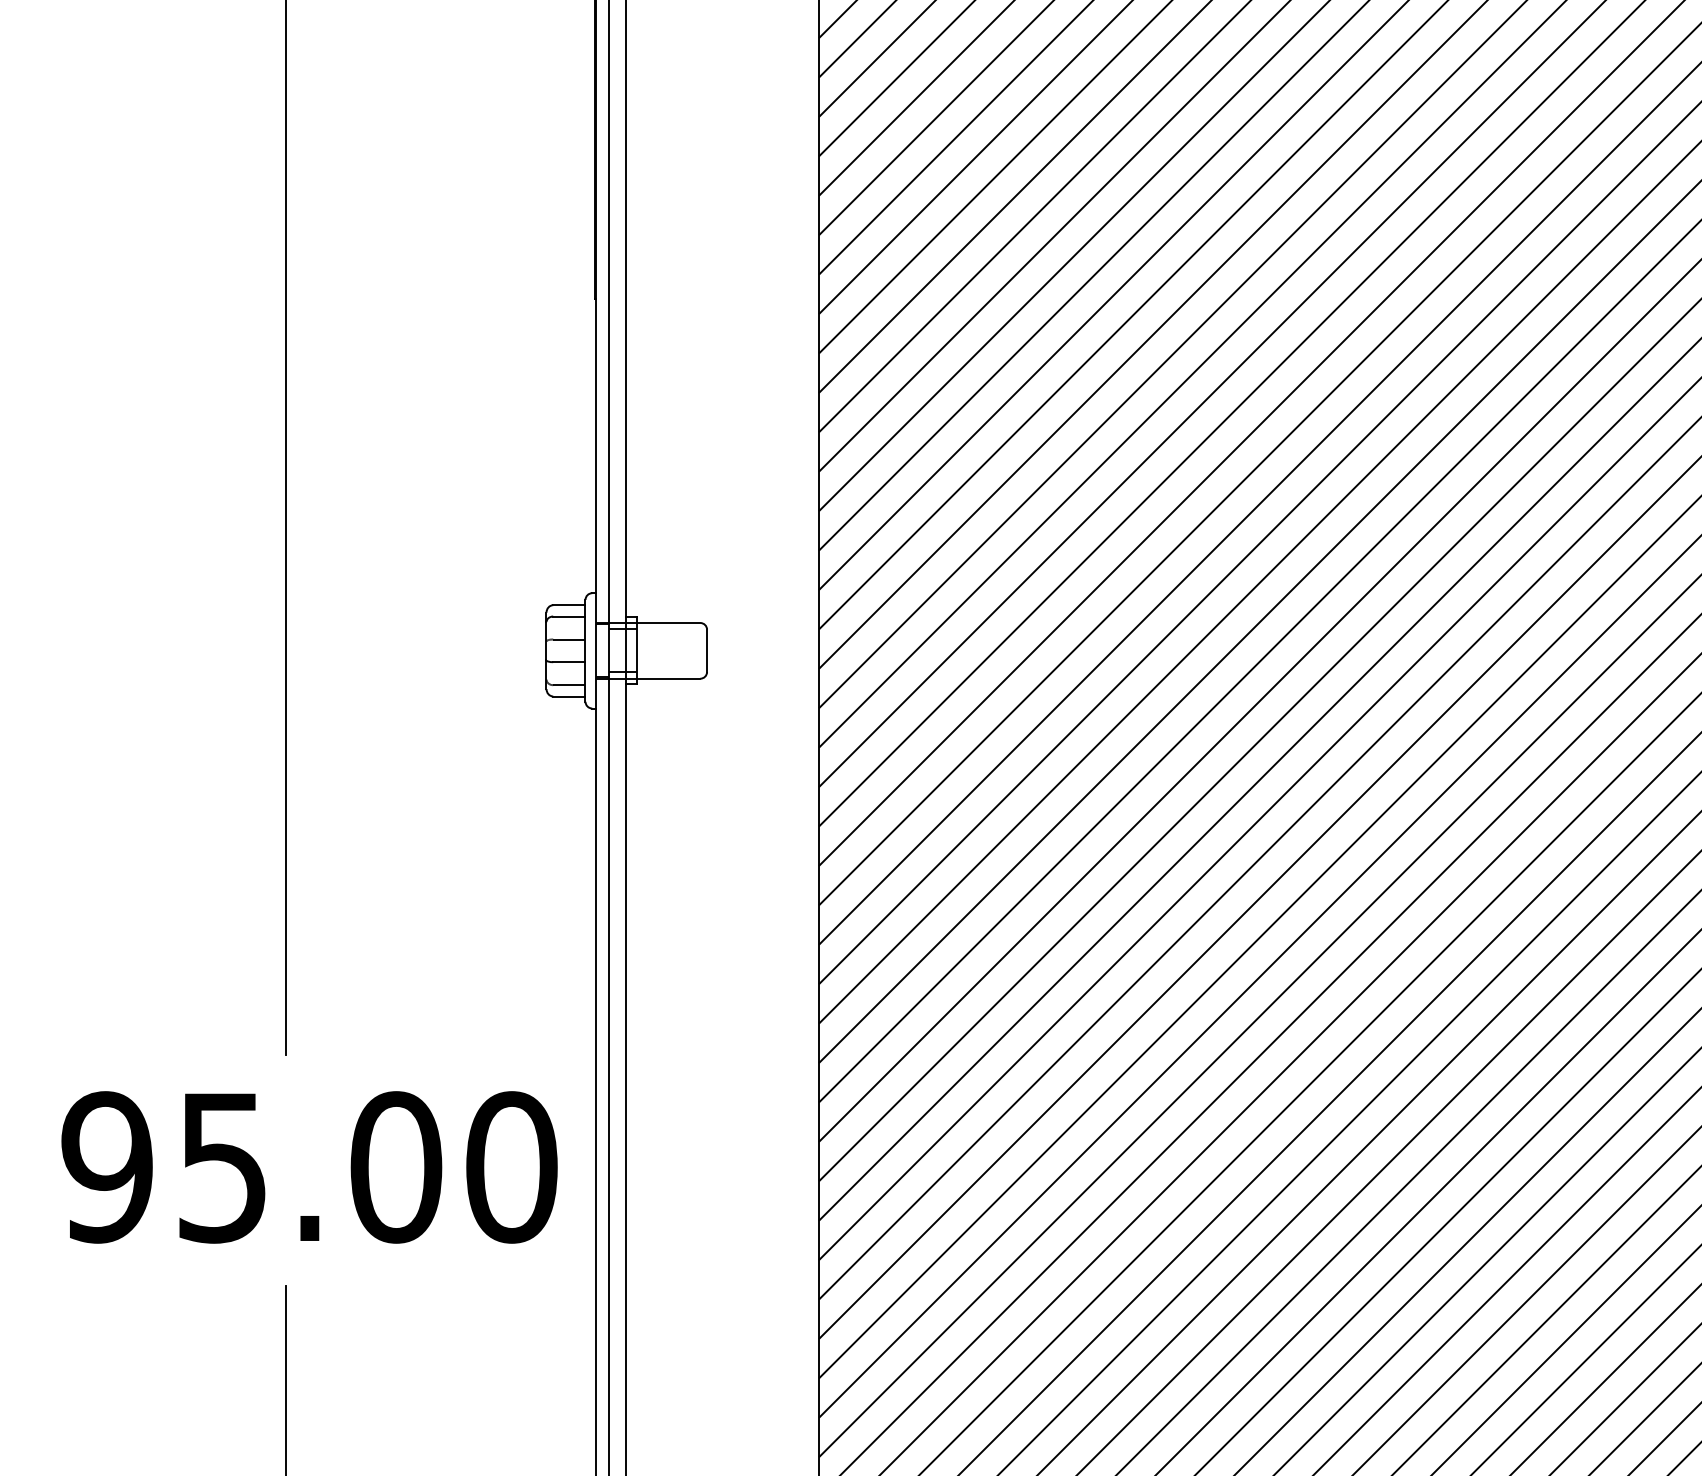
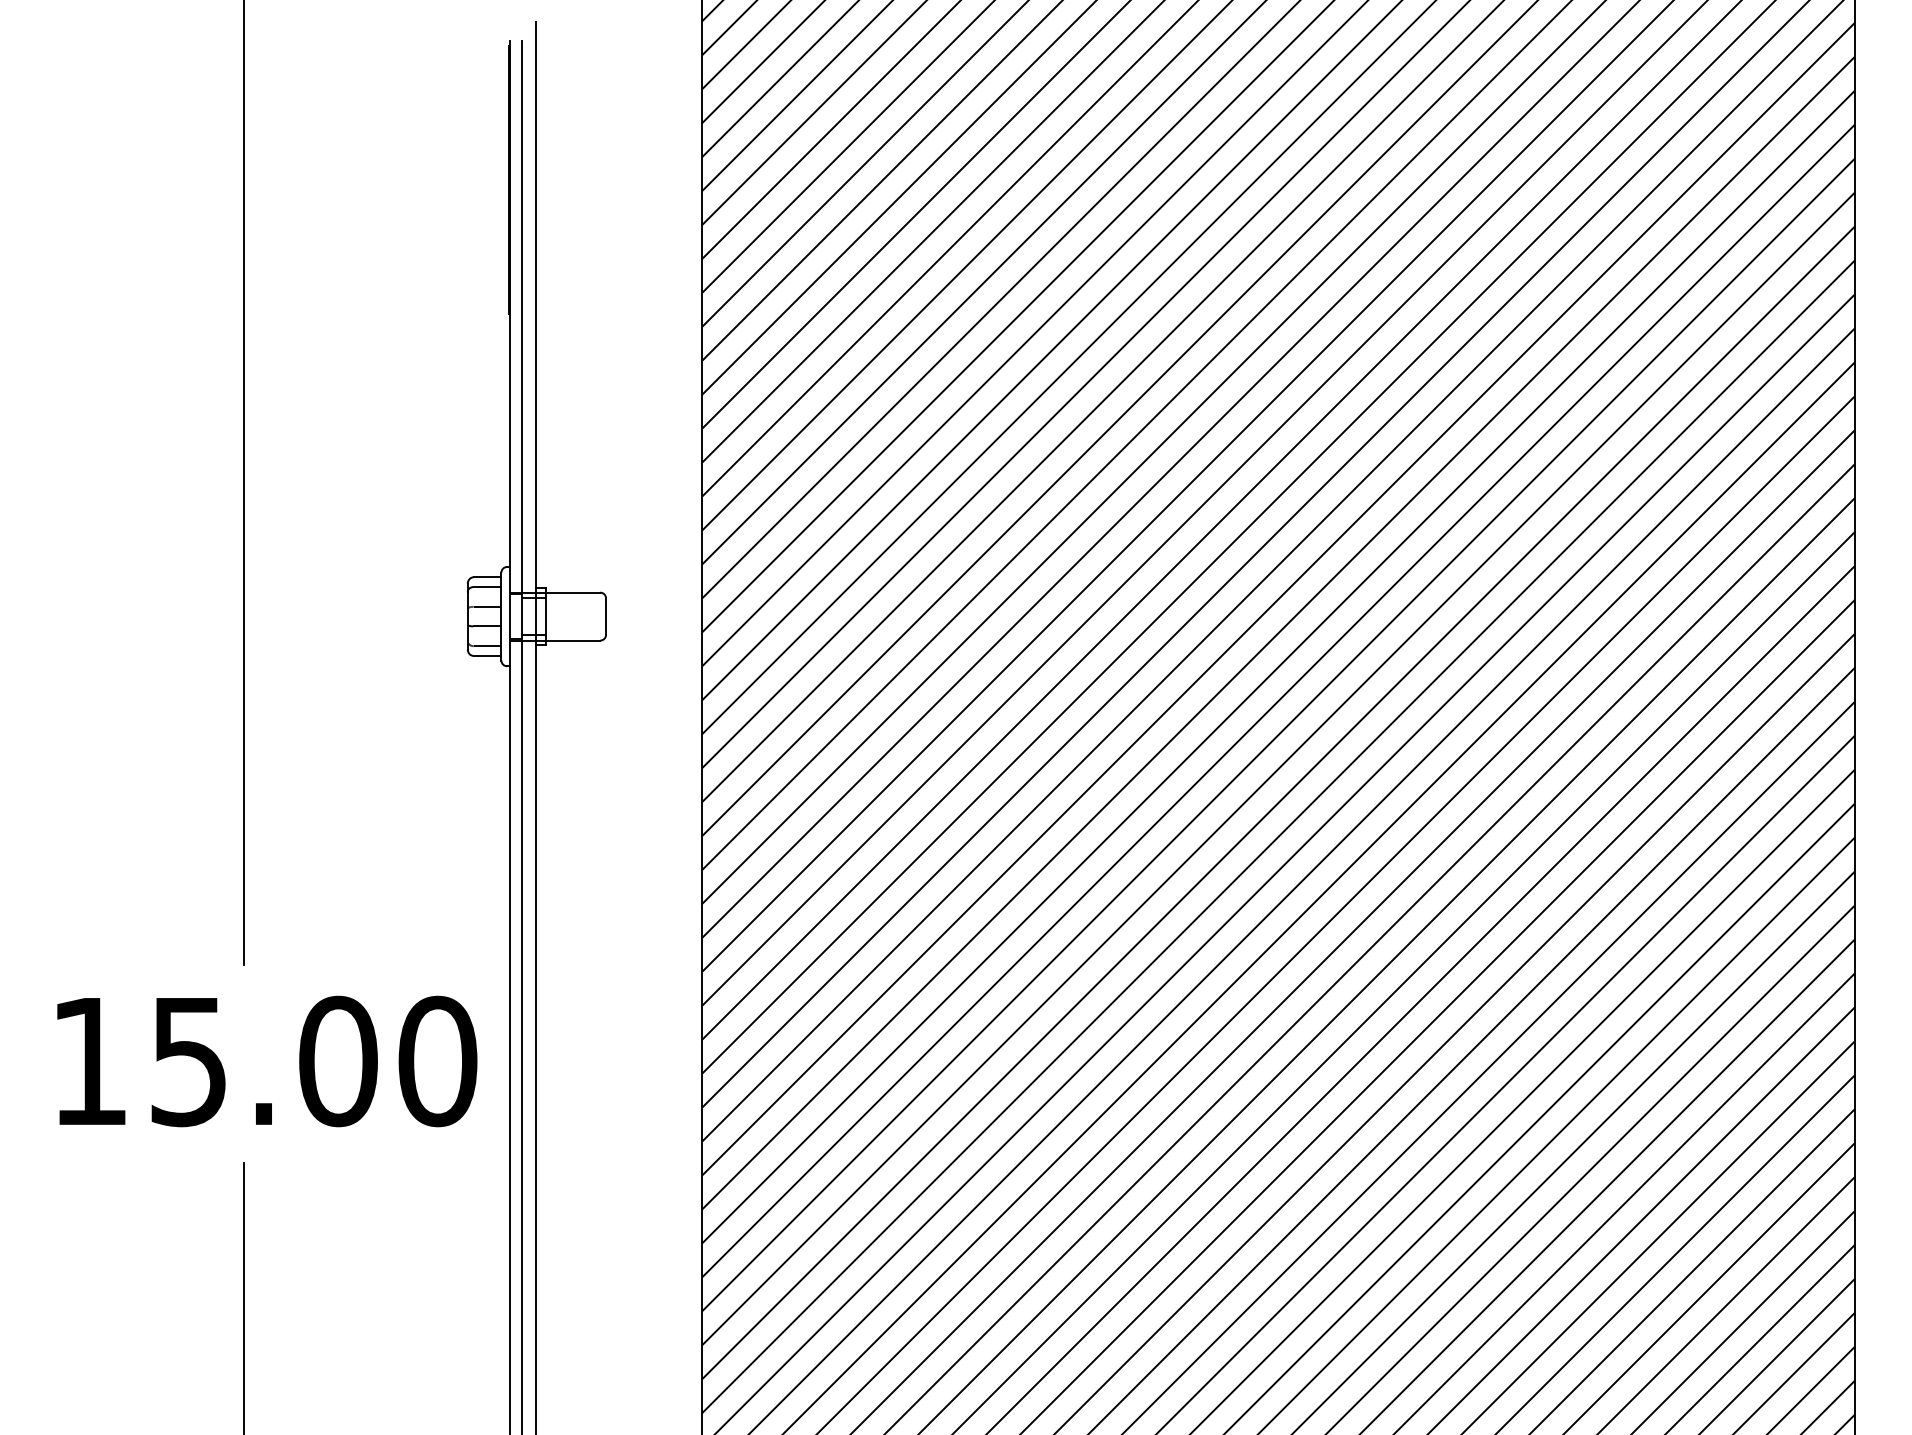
text: (107, 1167) -> (89, 1061), 95.00 -> 15.00

